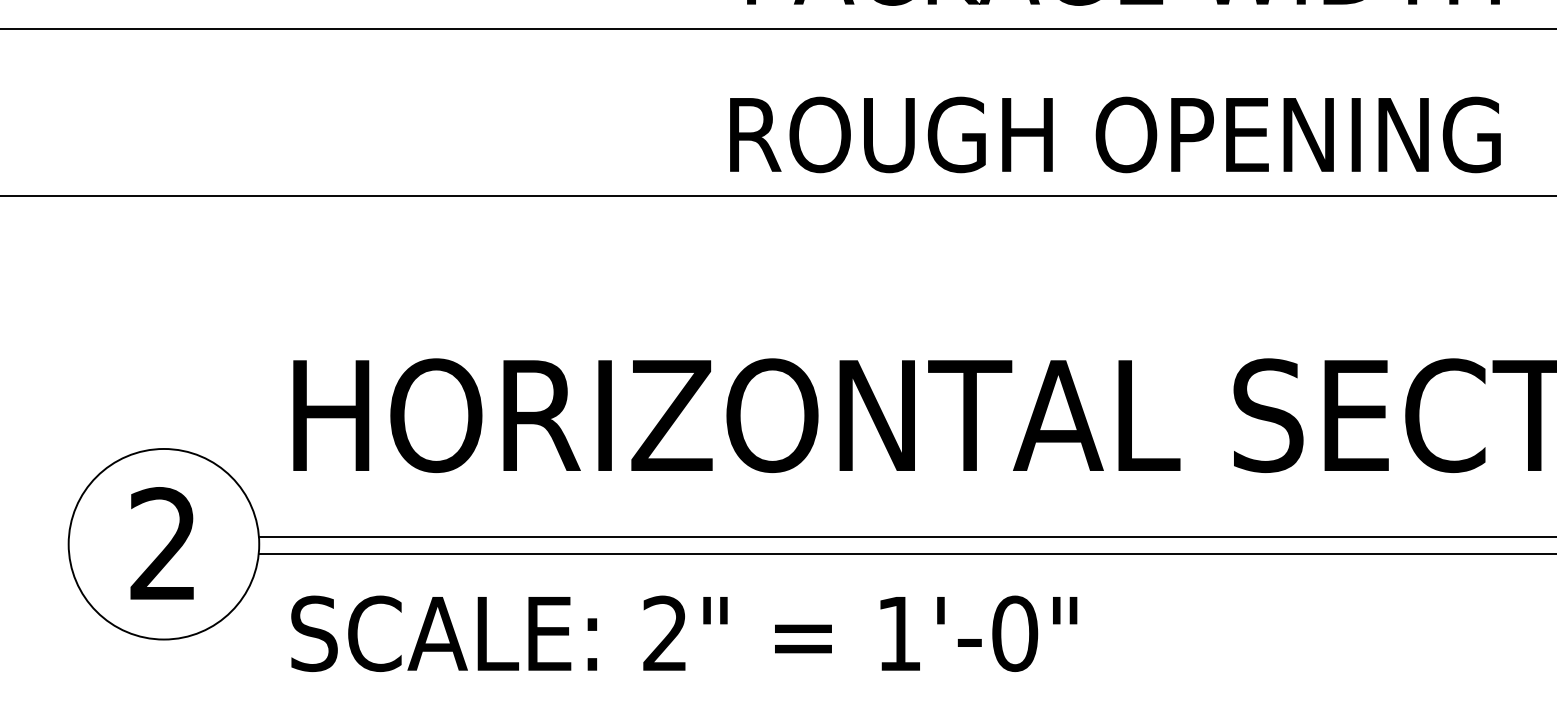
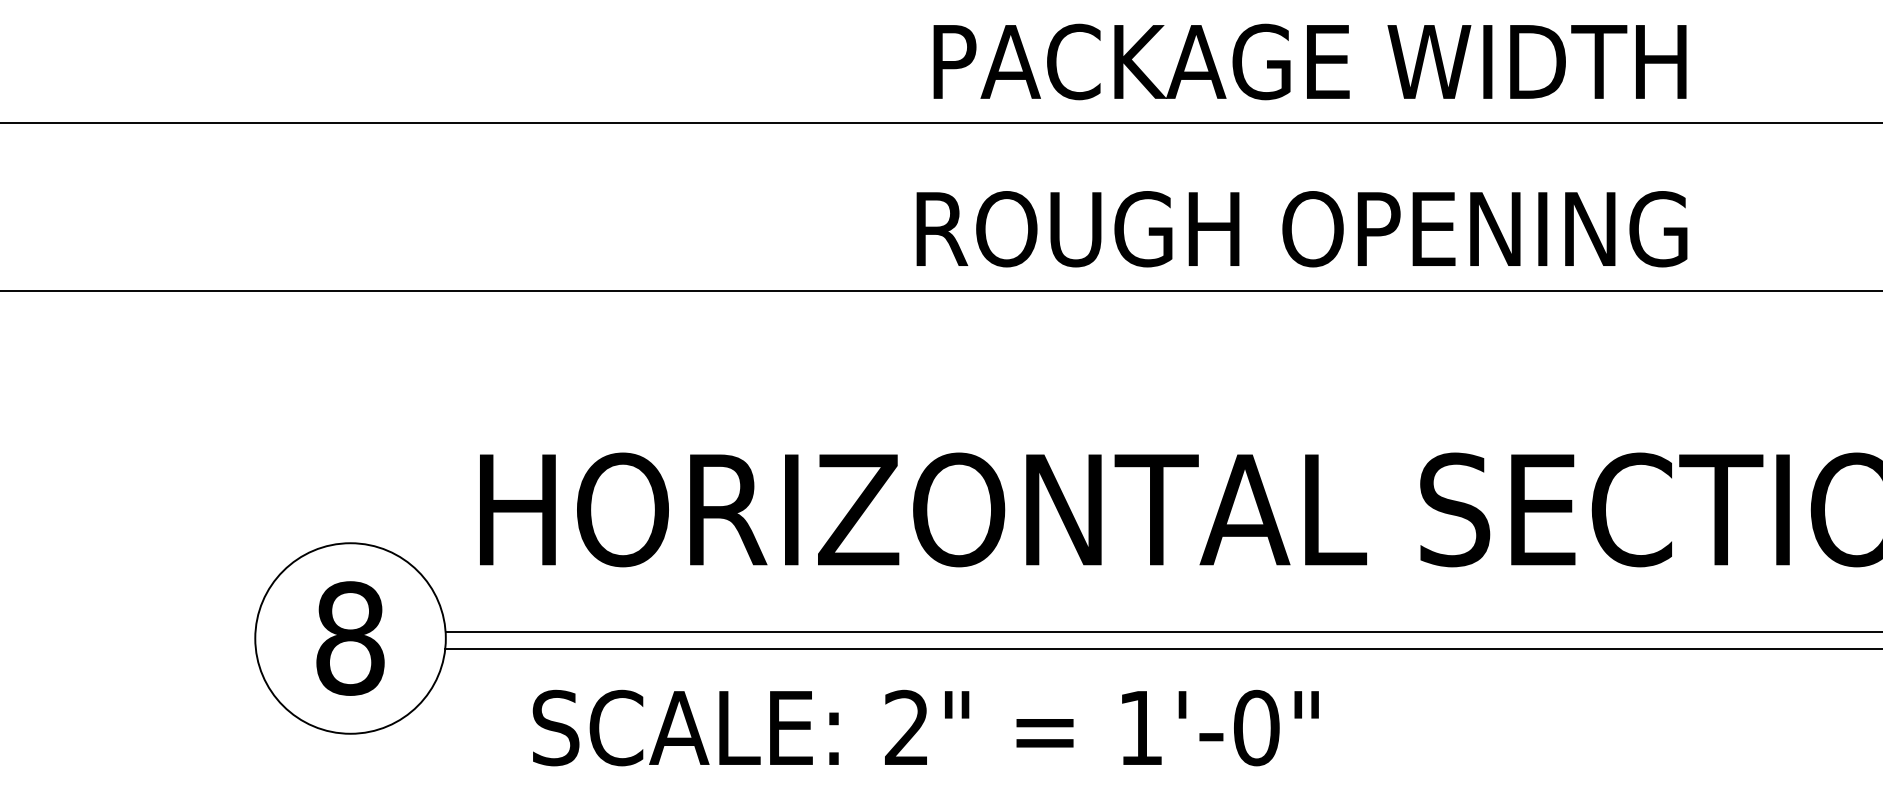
text: (163, 544) -> (350, 638), 2 -> 8
text: (683, 633) -> (925, 727), moved

